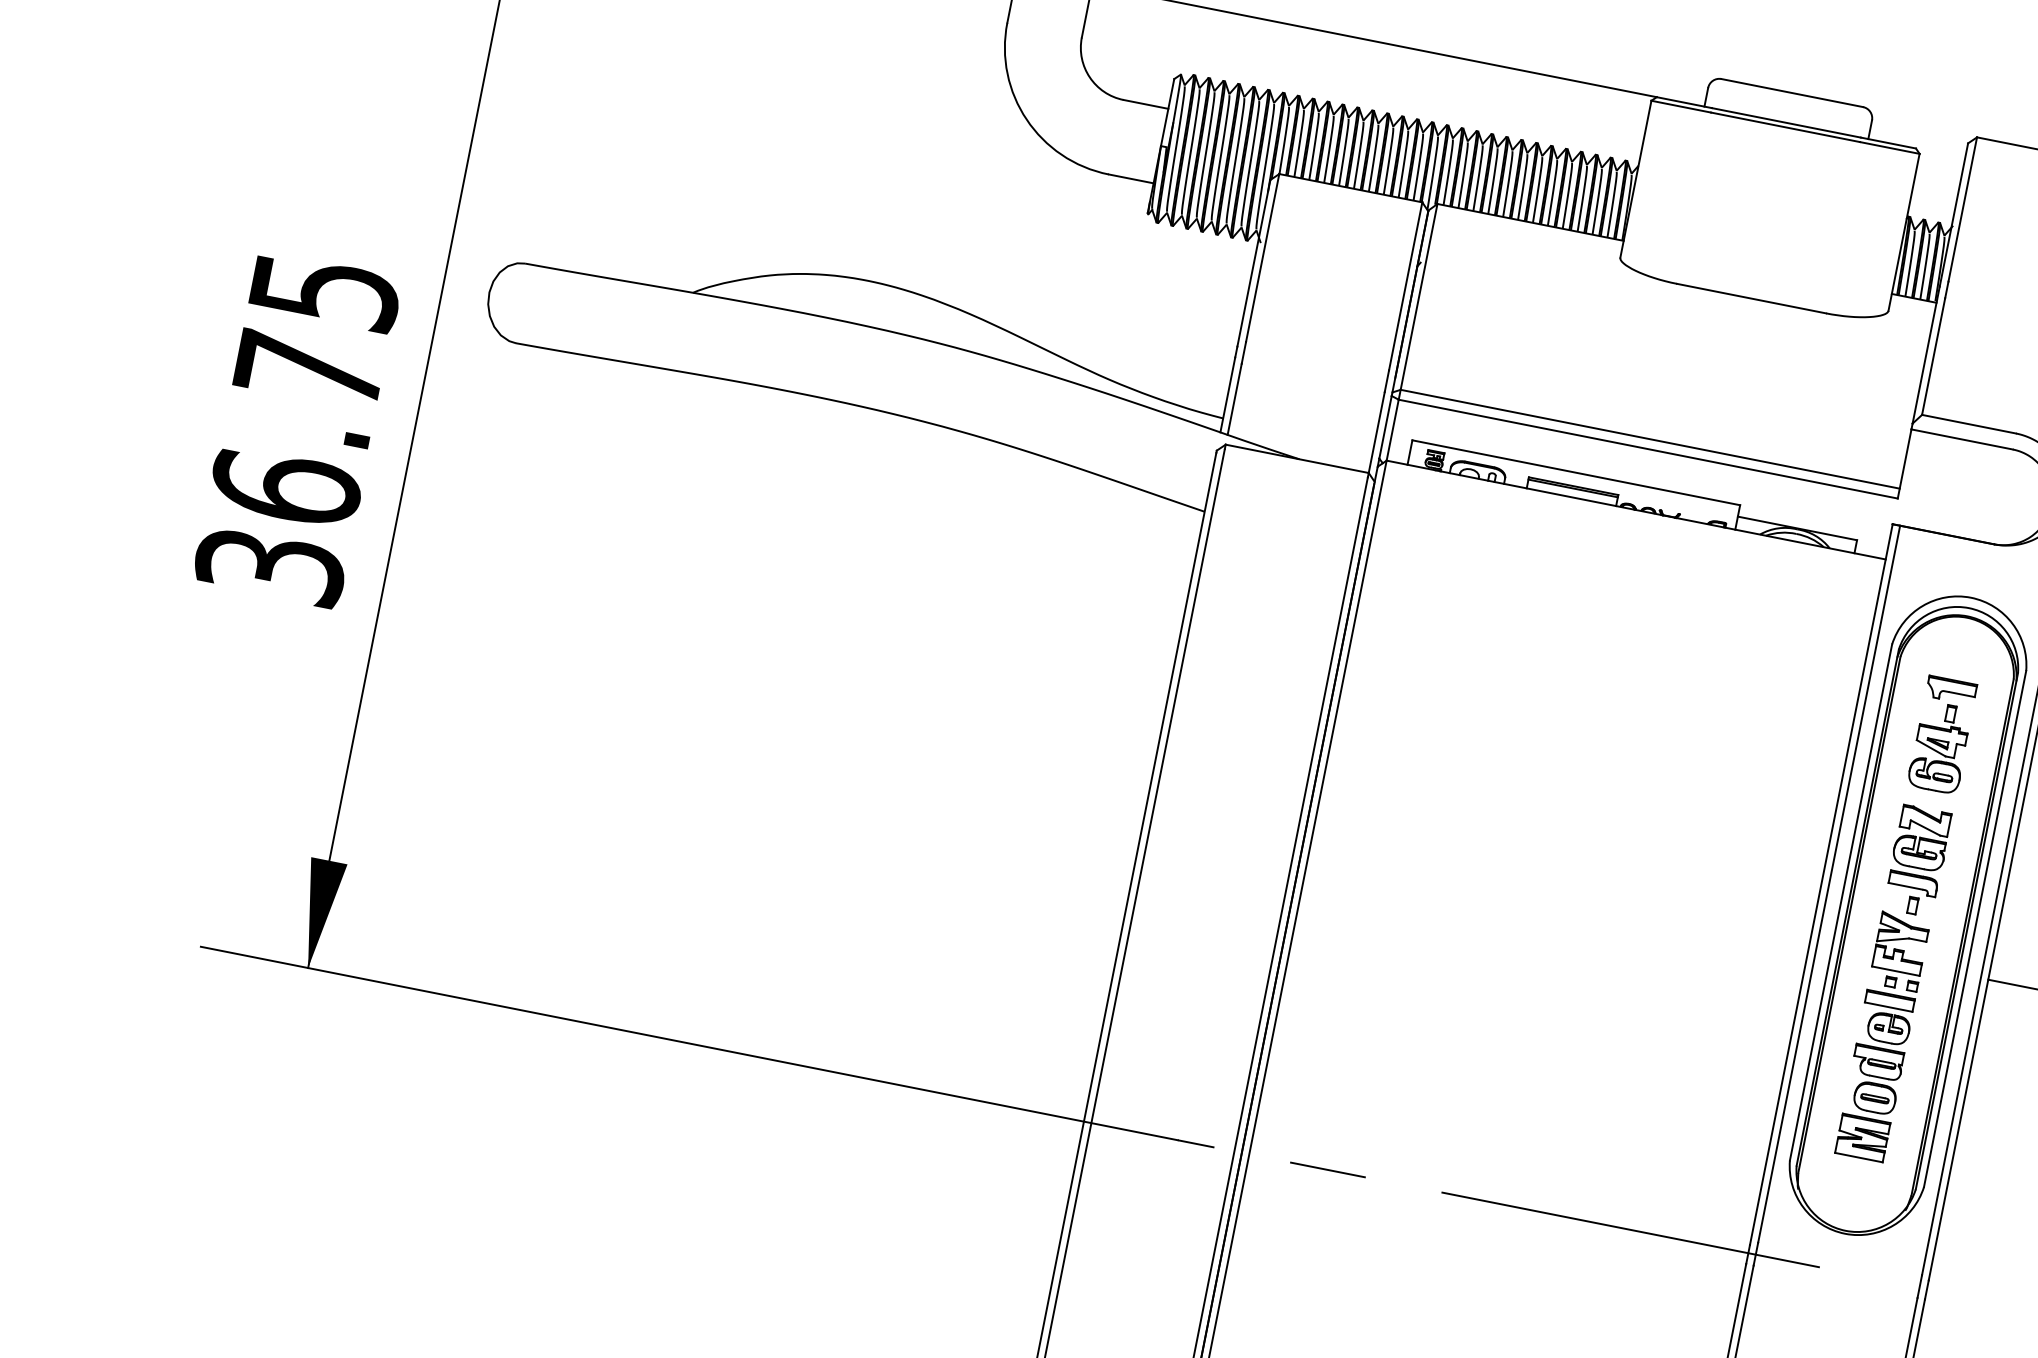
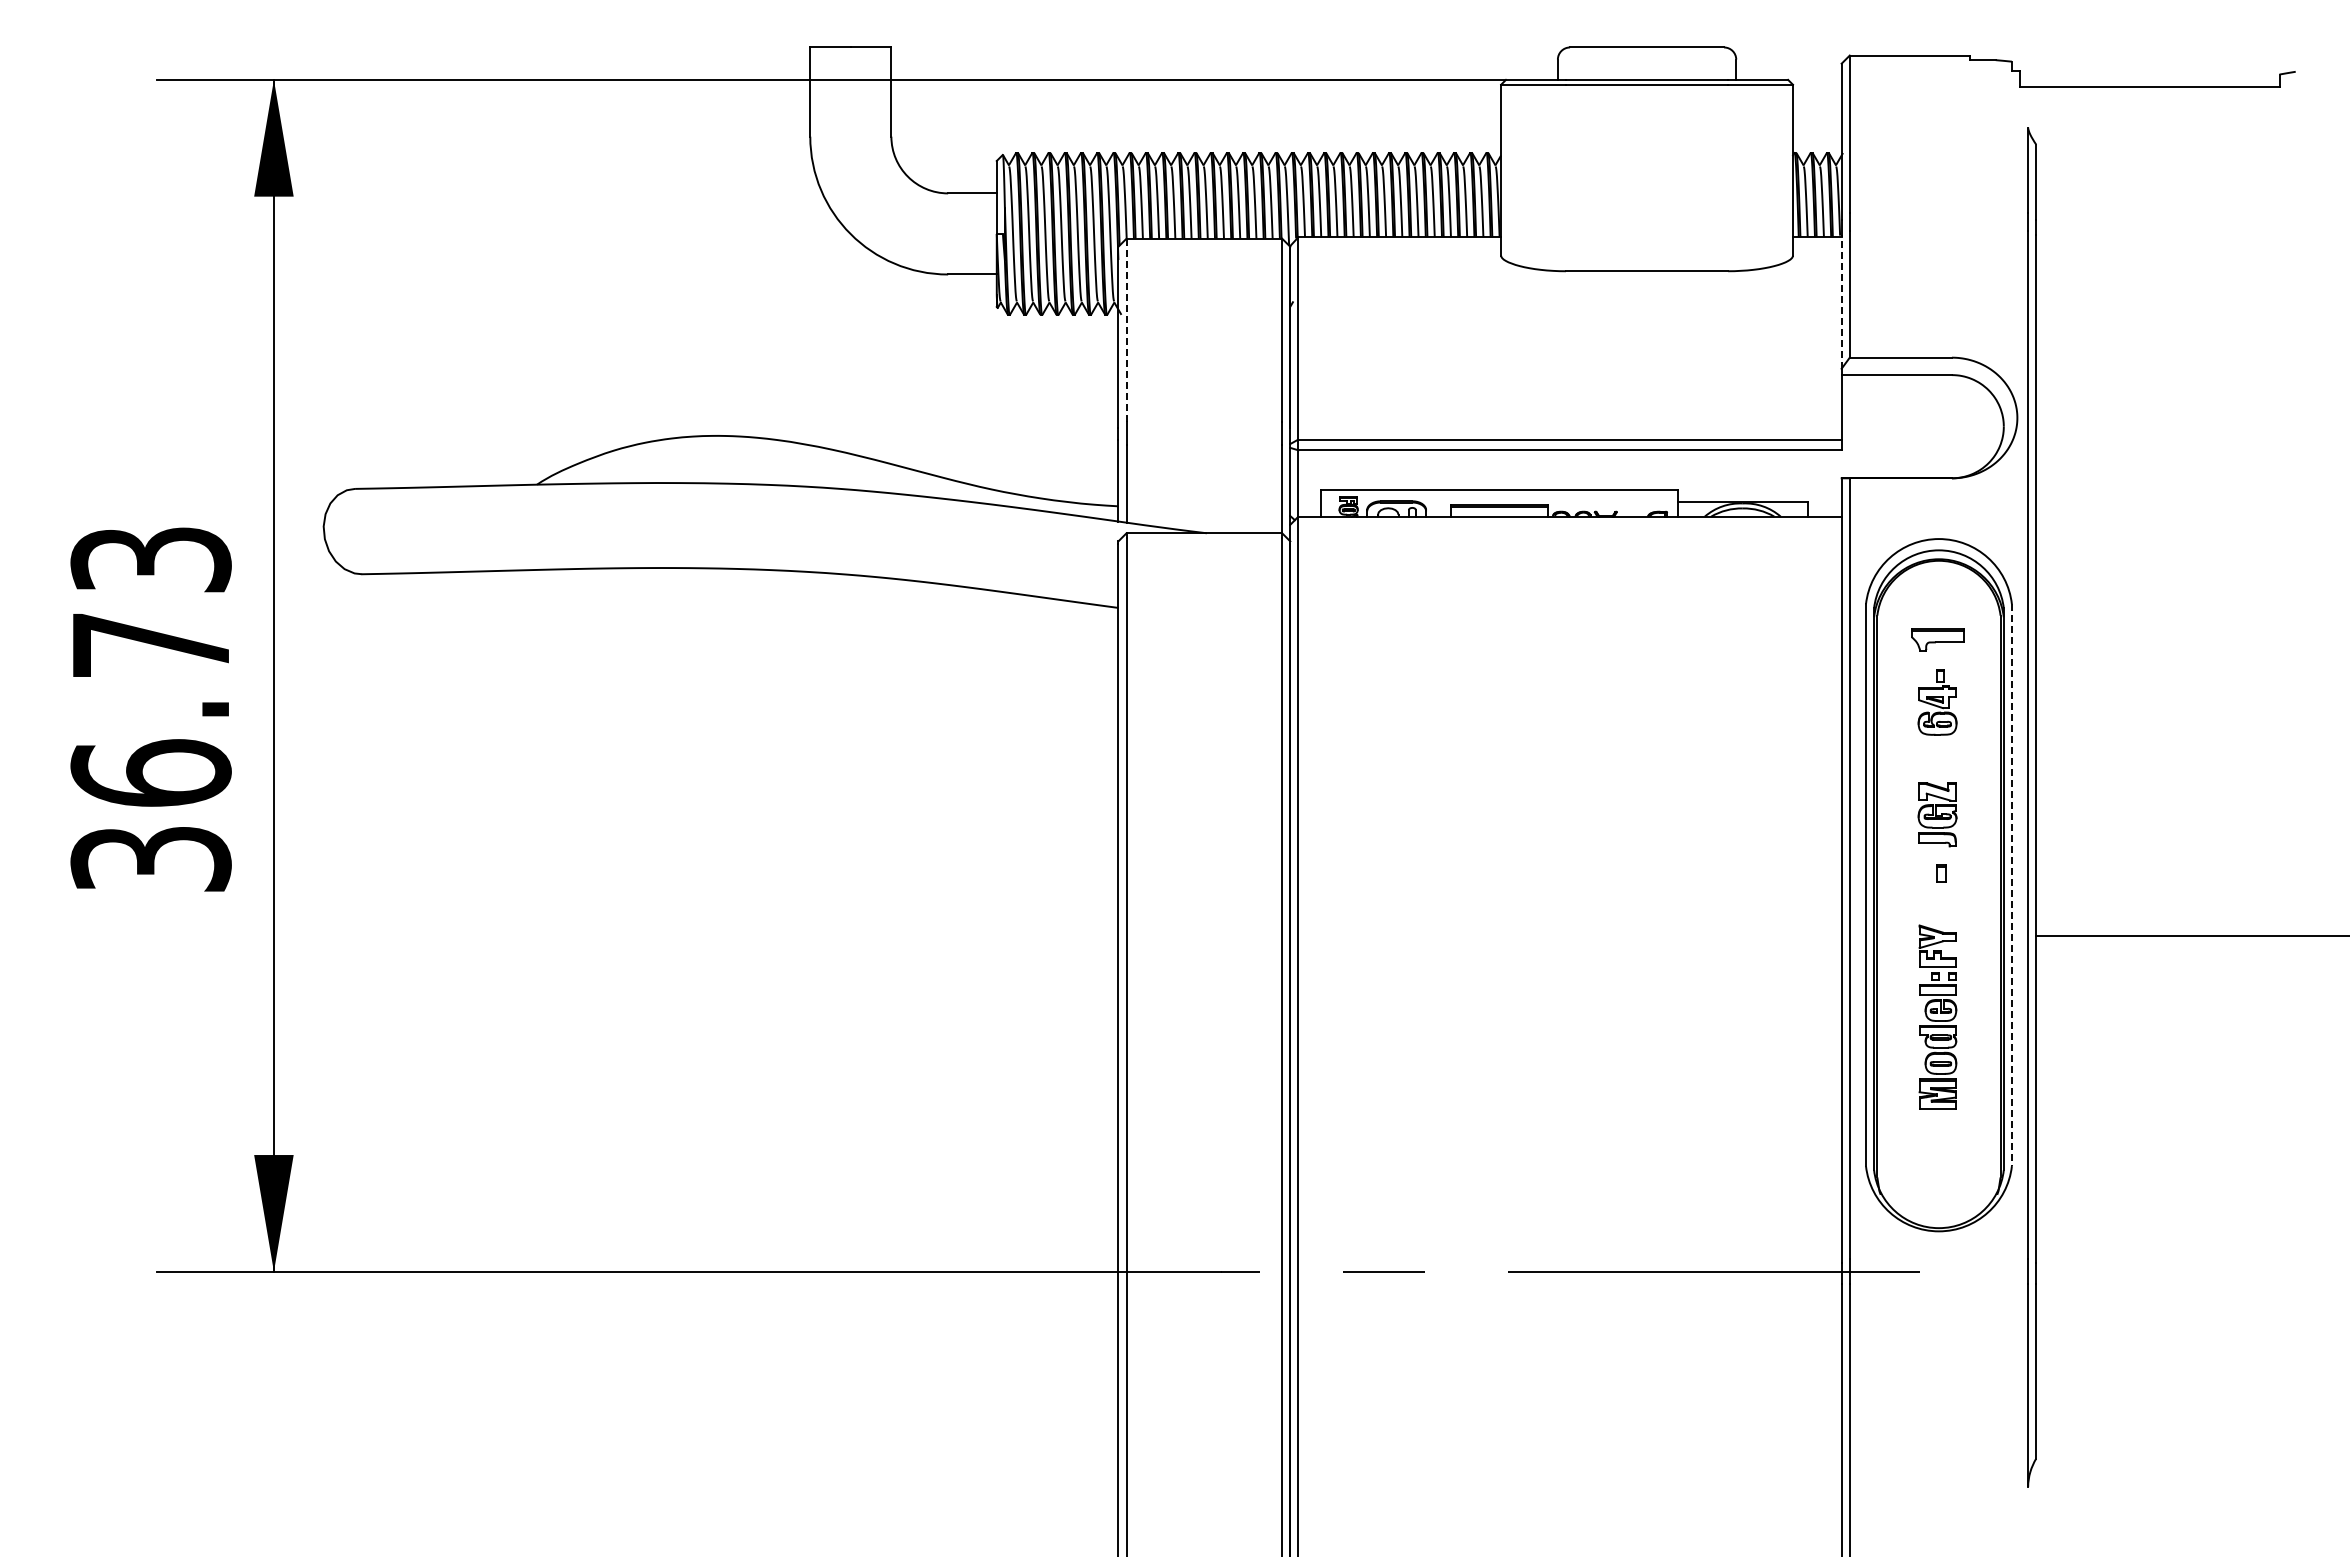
line: (1262, 258) -> (1126, 330), solid -> dashed
text: (324, 291) -> (150, 559), 36.75 -> 36.73
line: (1924, 361) -> (1841, 301), solid -> dashed
part: (1939, 747) -> (1937, 702), size x0.7
part: (1919, 850) -> (1937, 814), size x0.7
line: (1974, 929) -> (2011, 885), solid -> dashed
part: (1882, 1037) -> (1937, 1017), size x0.7

